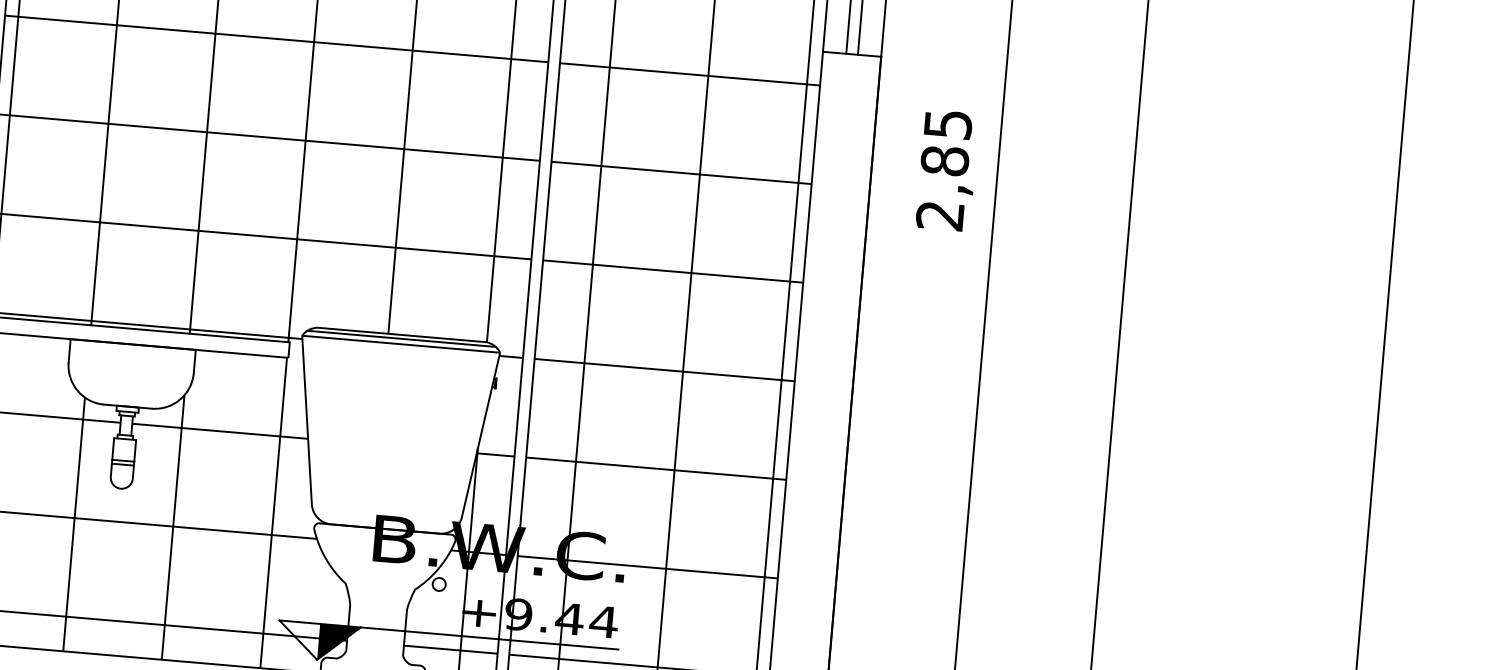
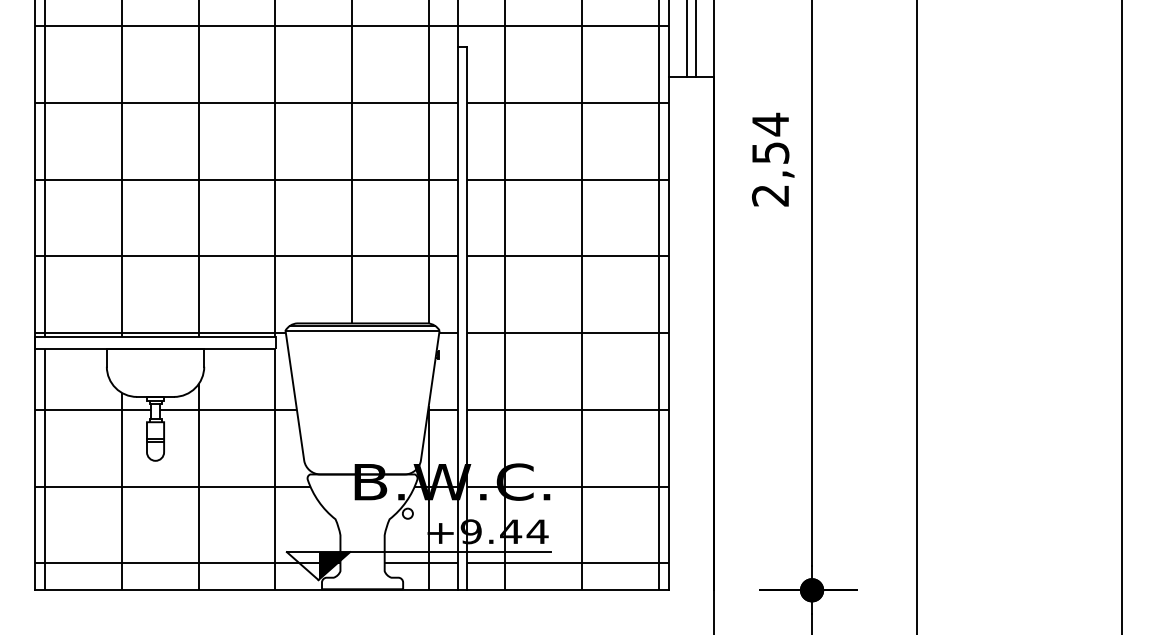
text: (946, 142) -> (770, 138), 2,85 -> 2,54

